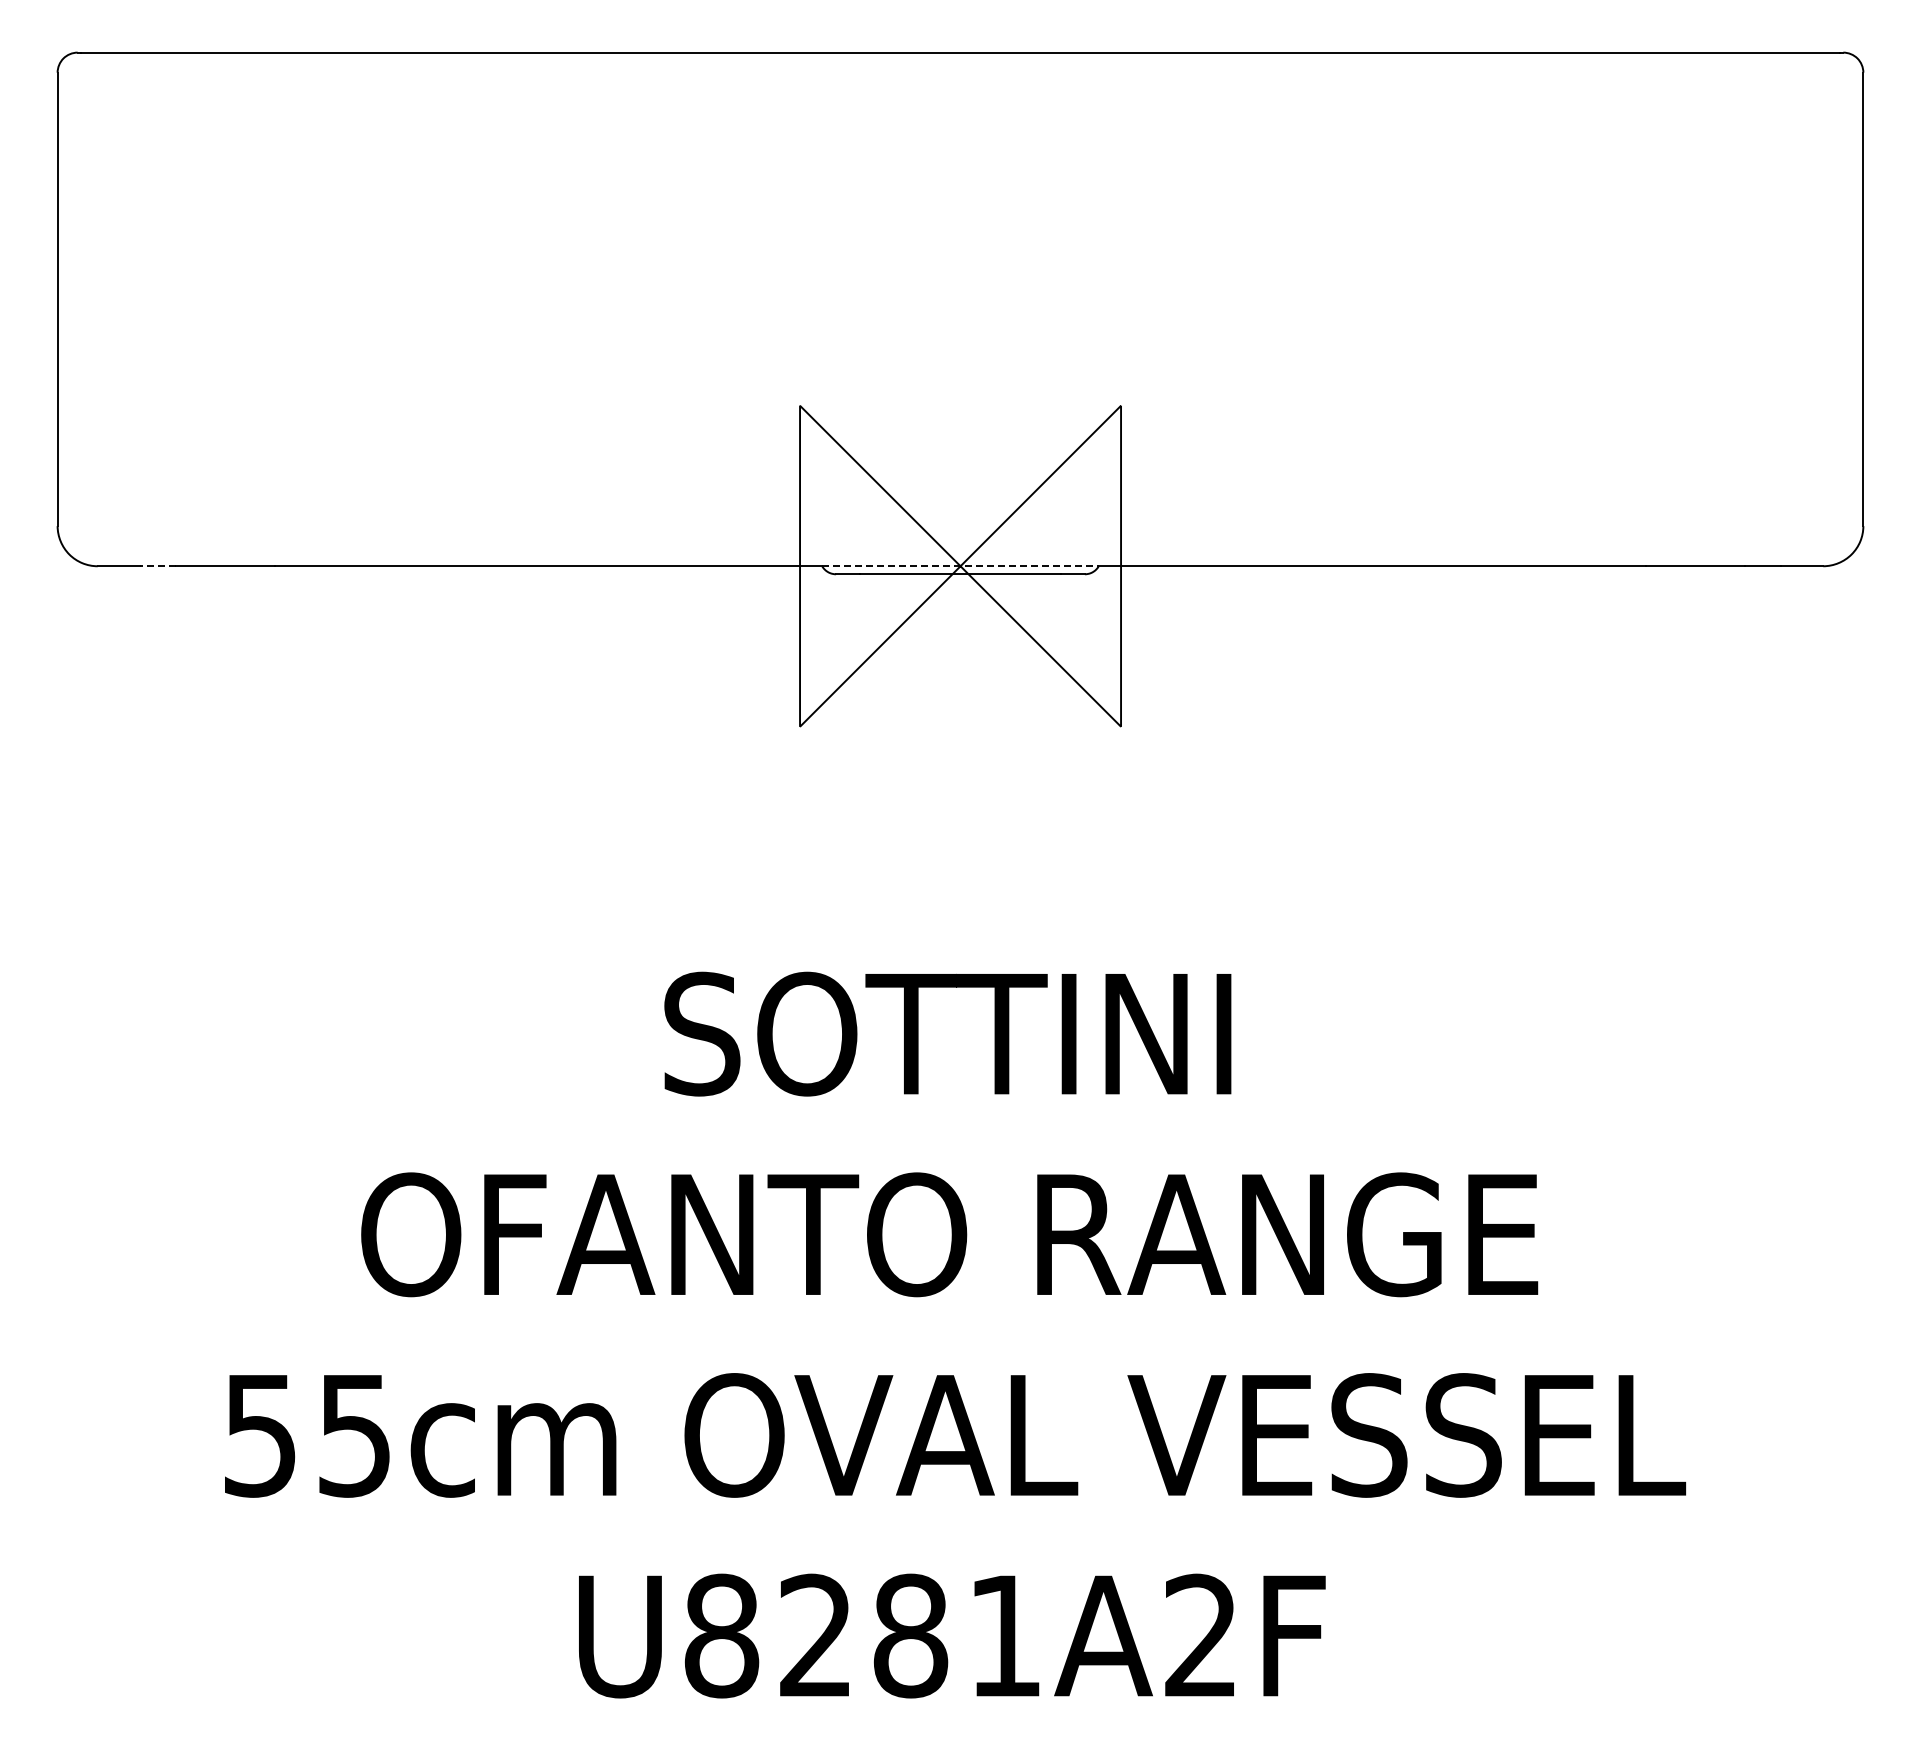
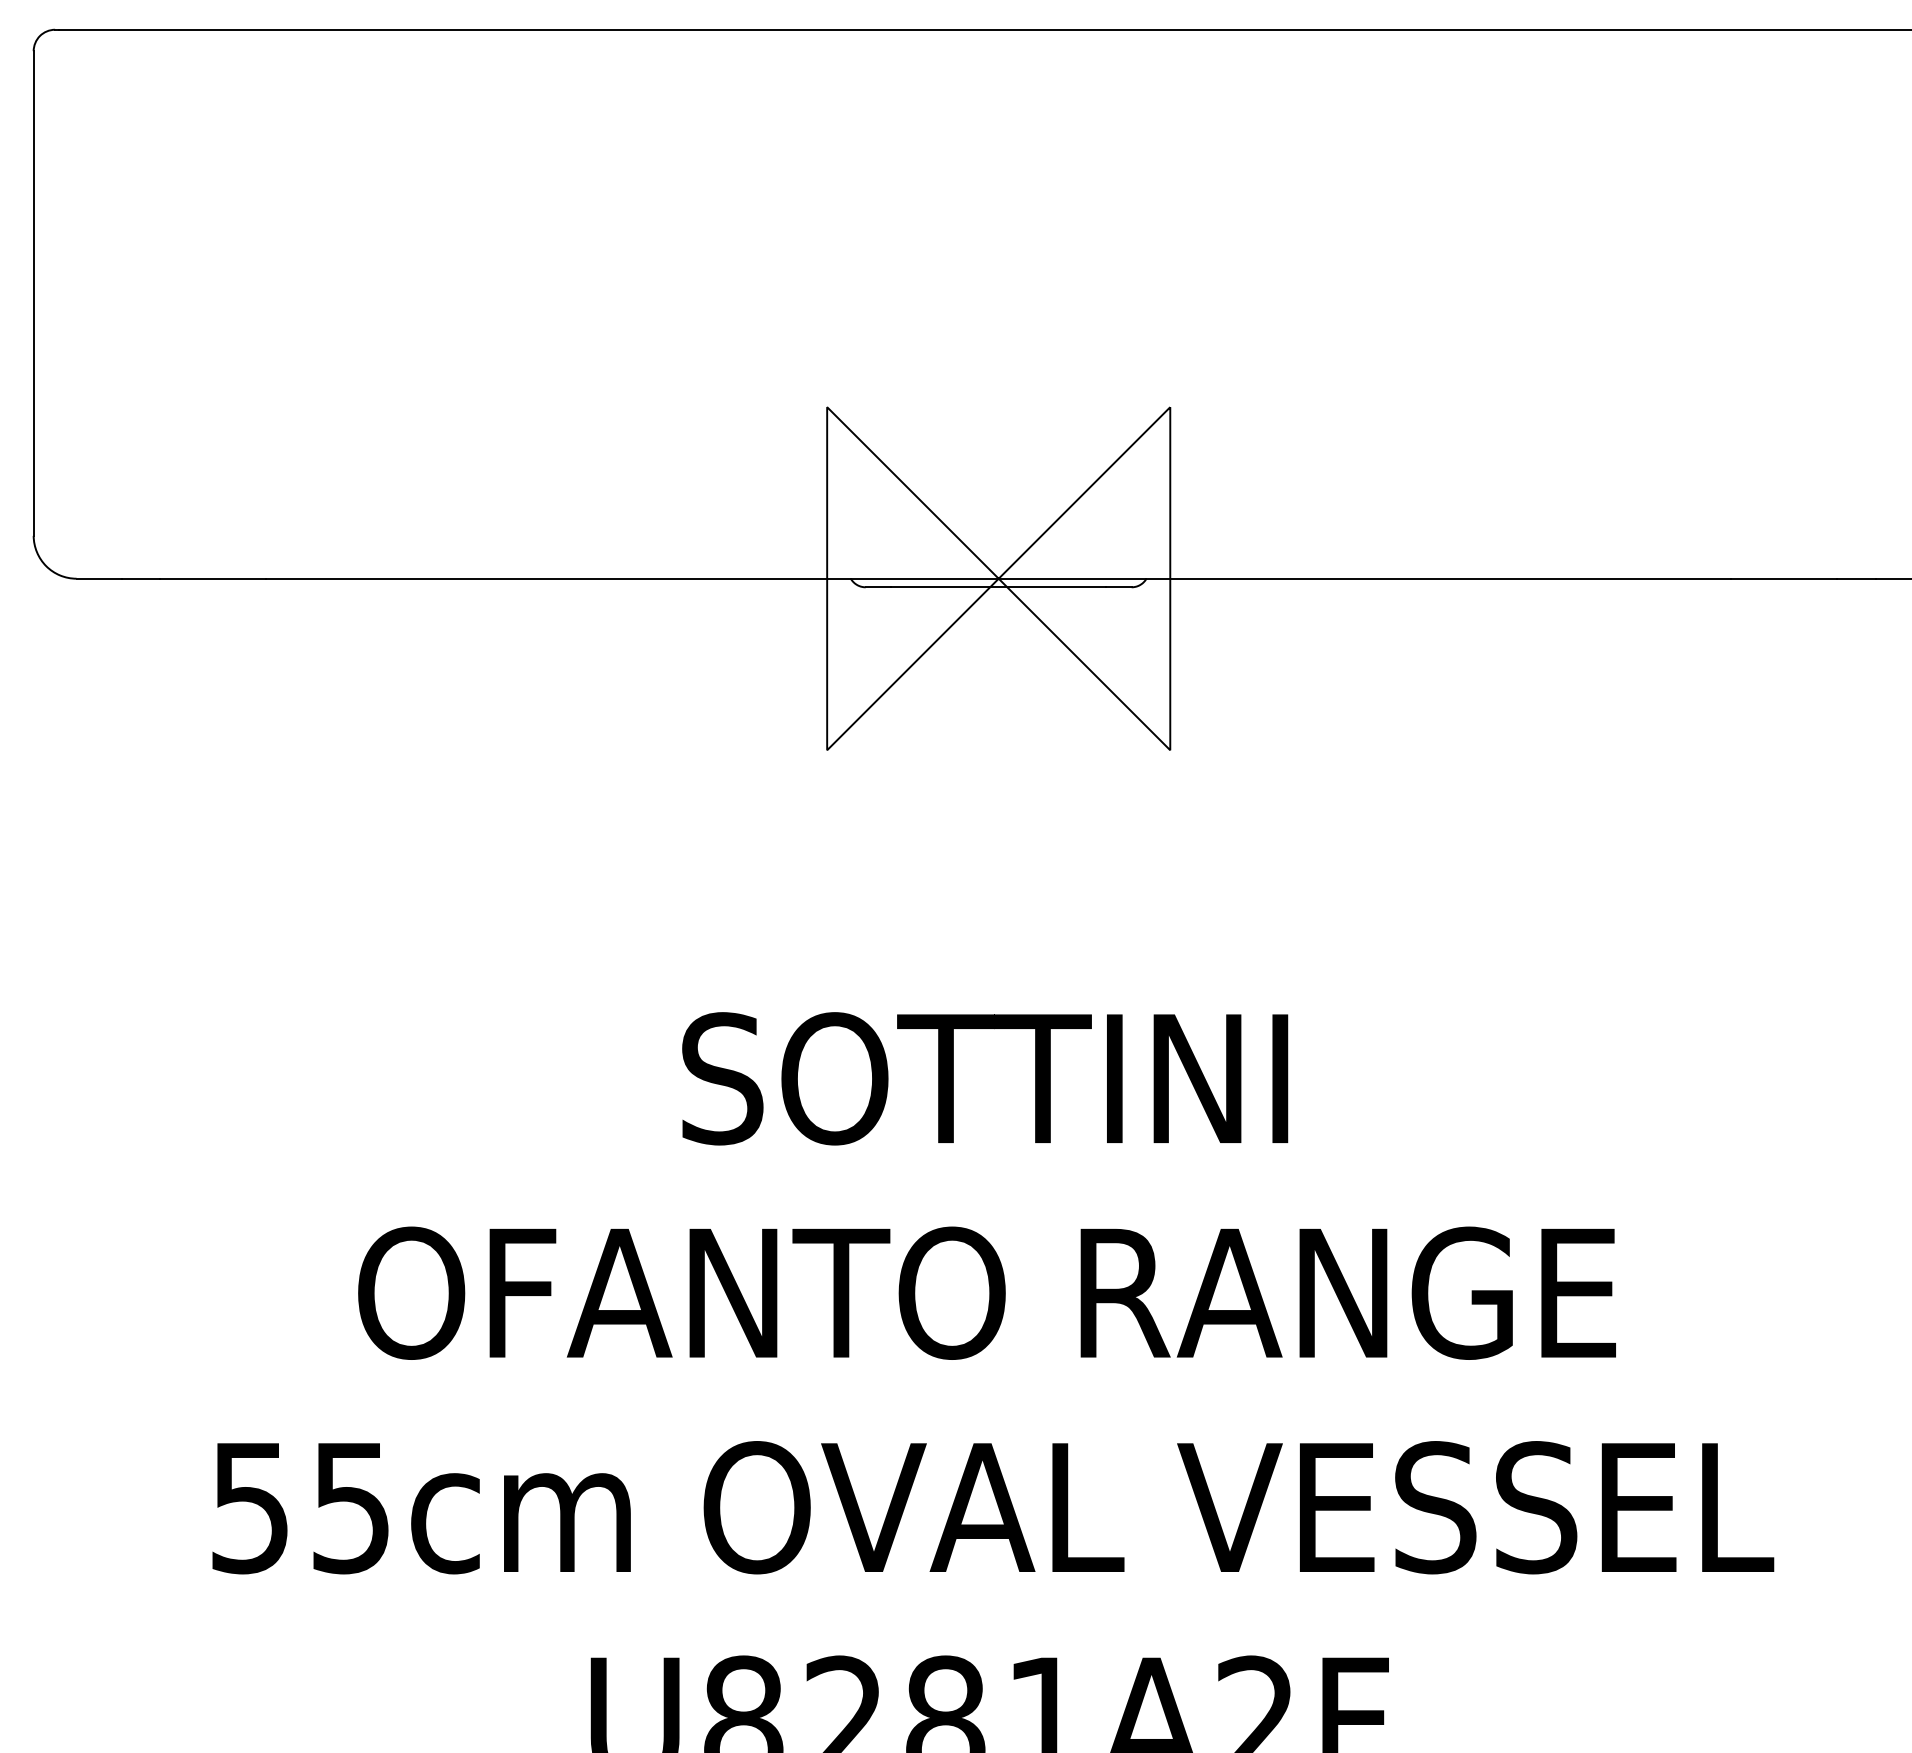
line: (157, 566) -> (140, 578), dashed -> solid
line: (961, 566) -> (999, 578), dashed -> solid

